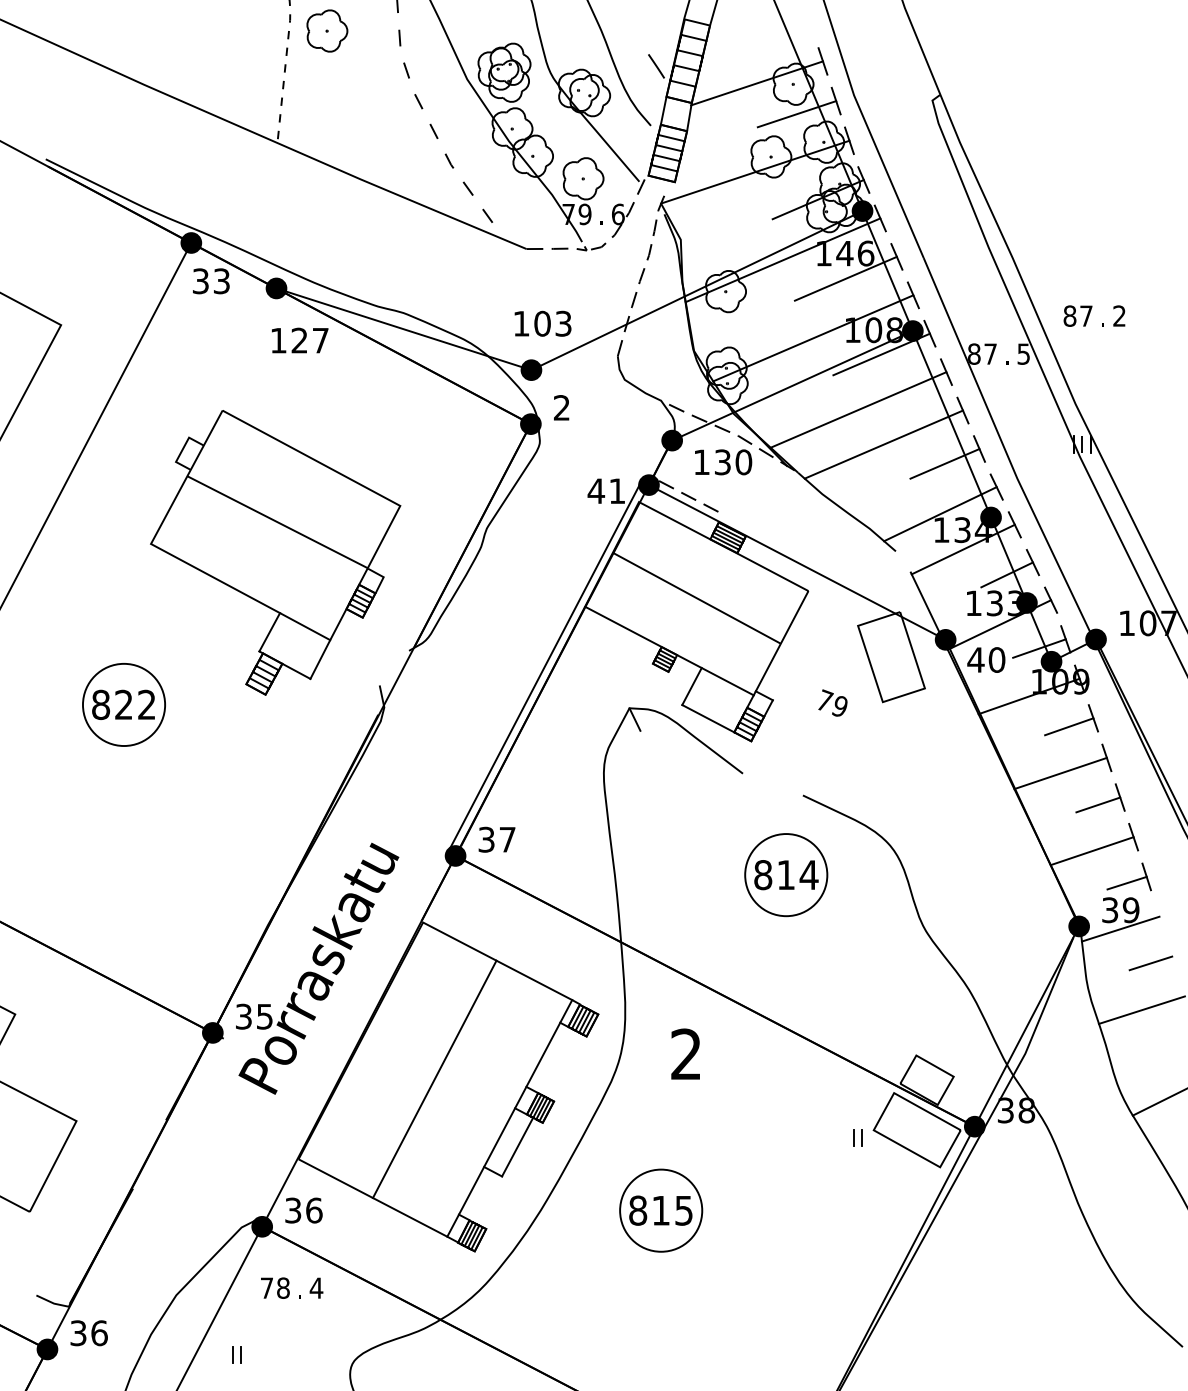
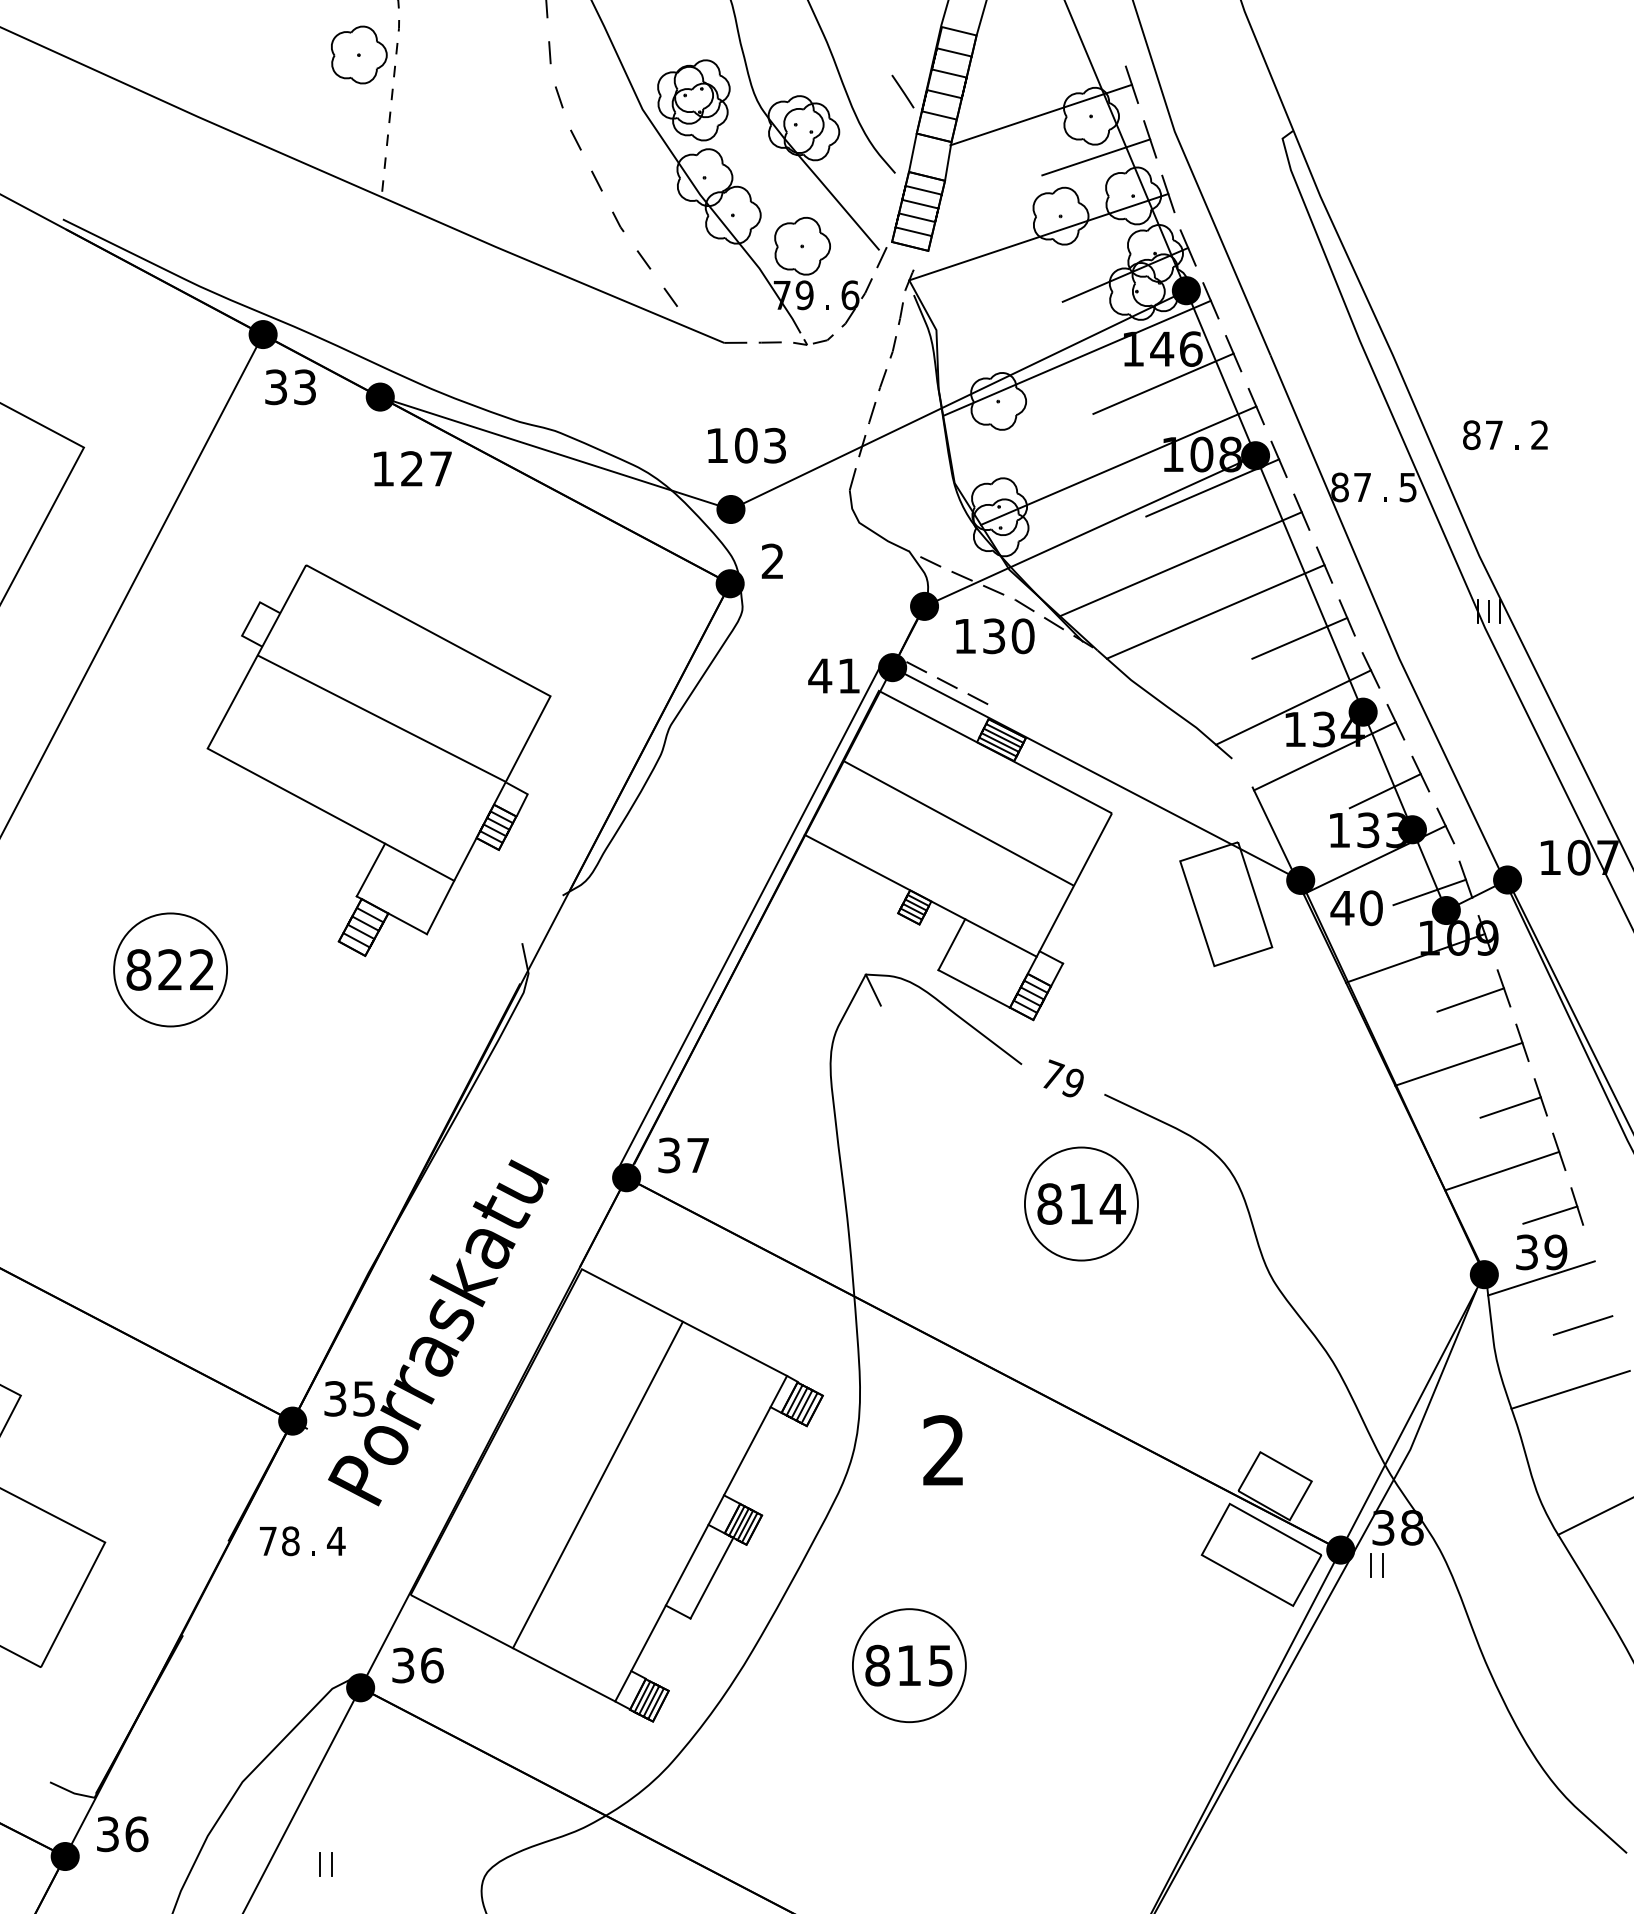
part: (327, 30) -> (359, 54), moved
text: (832, 703) -> (1063, 1078), moved
part: (857, 1137) -> (1376, 1565), moved
text: (291, 1288) -> (302, 1541), moved

